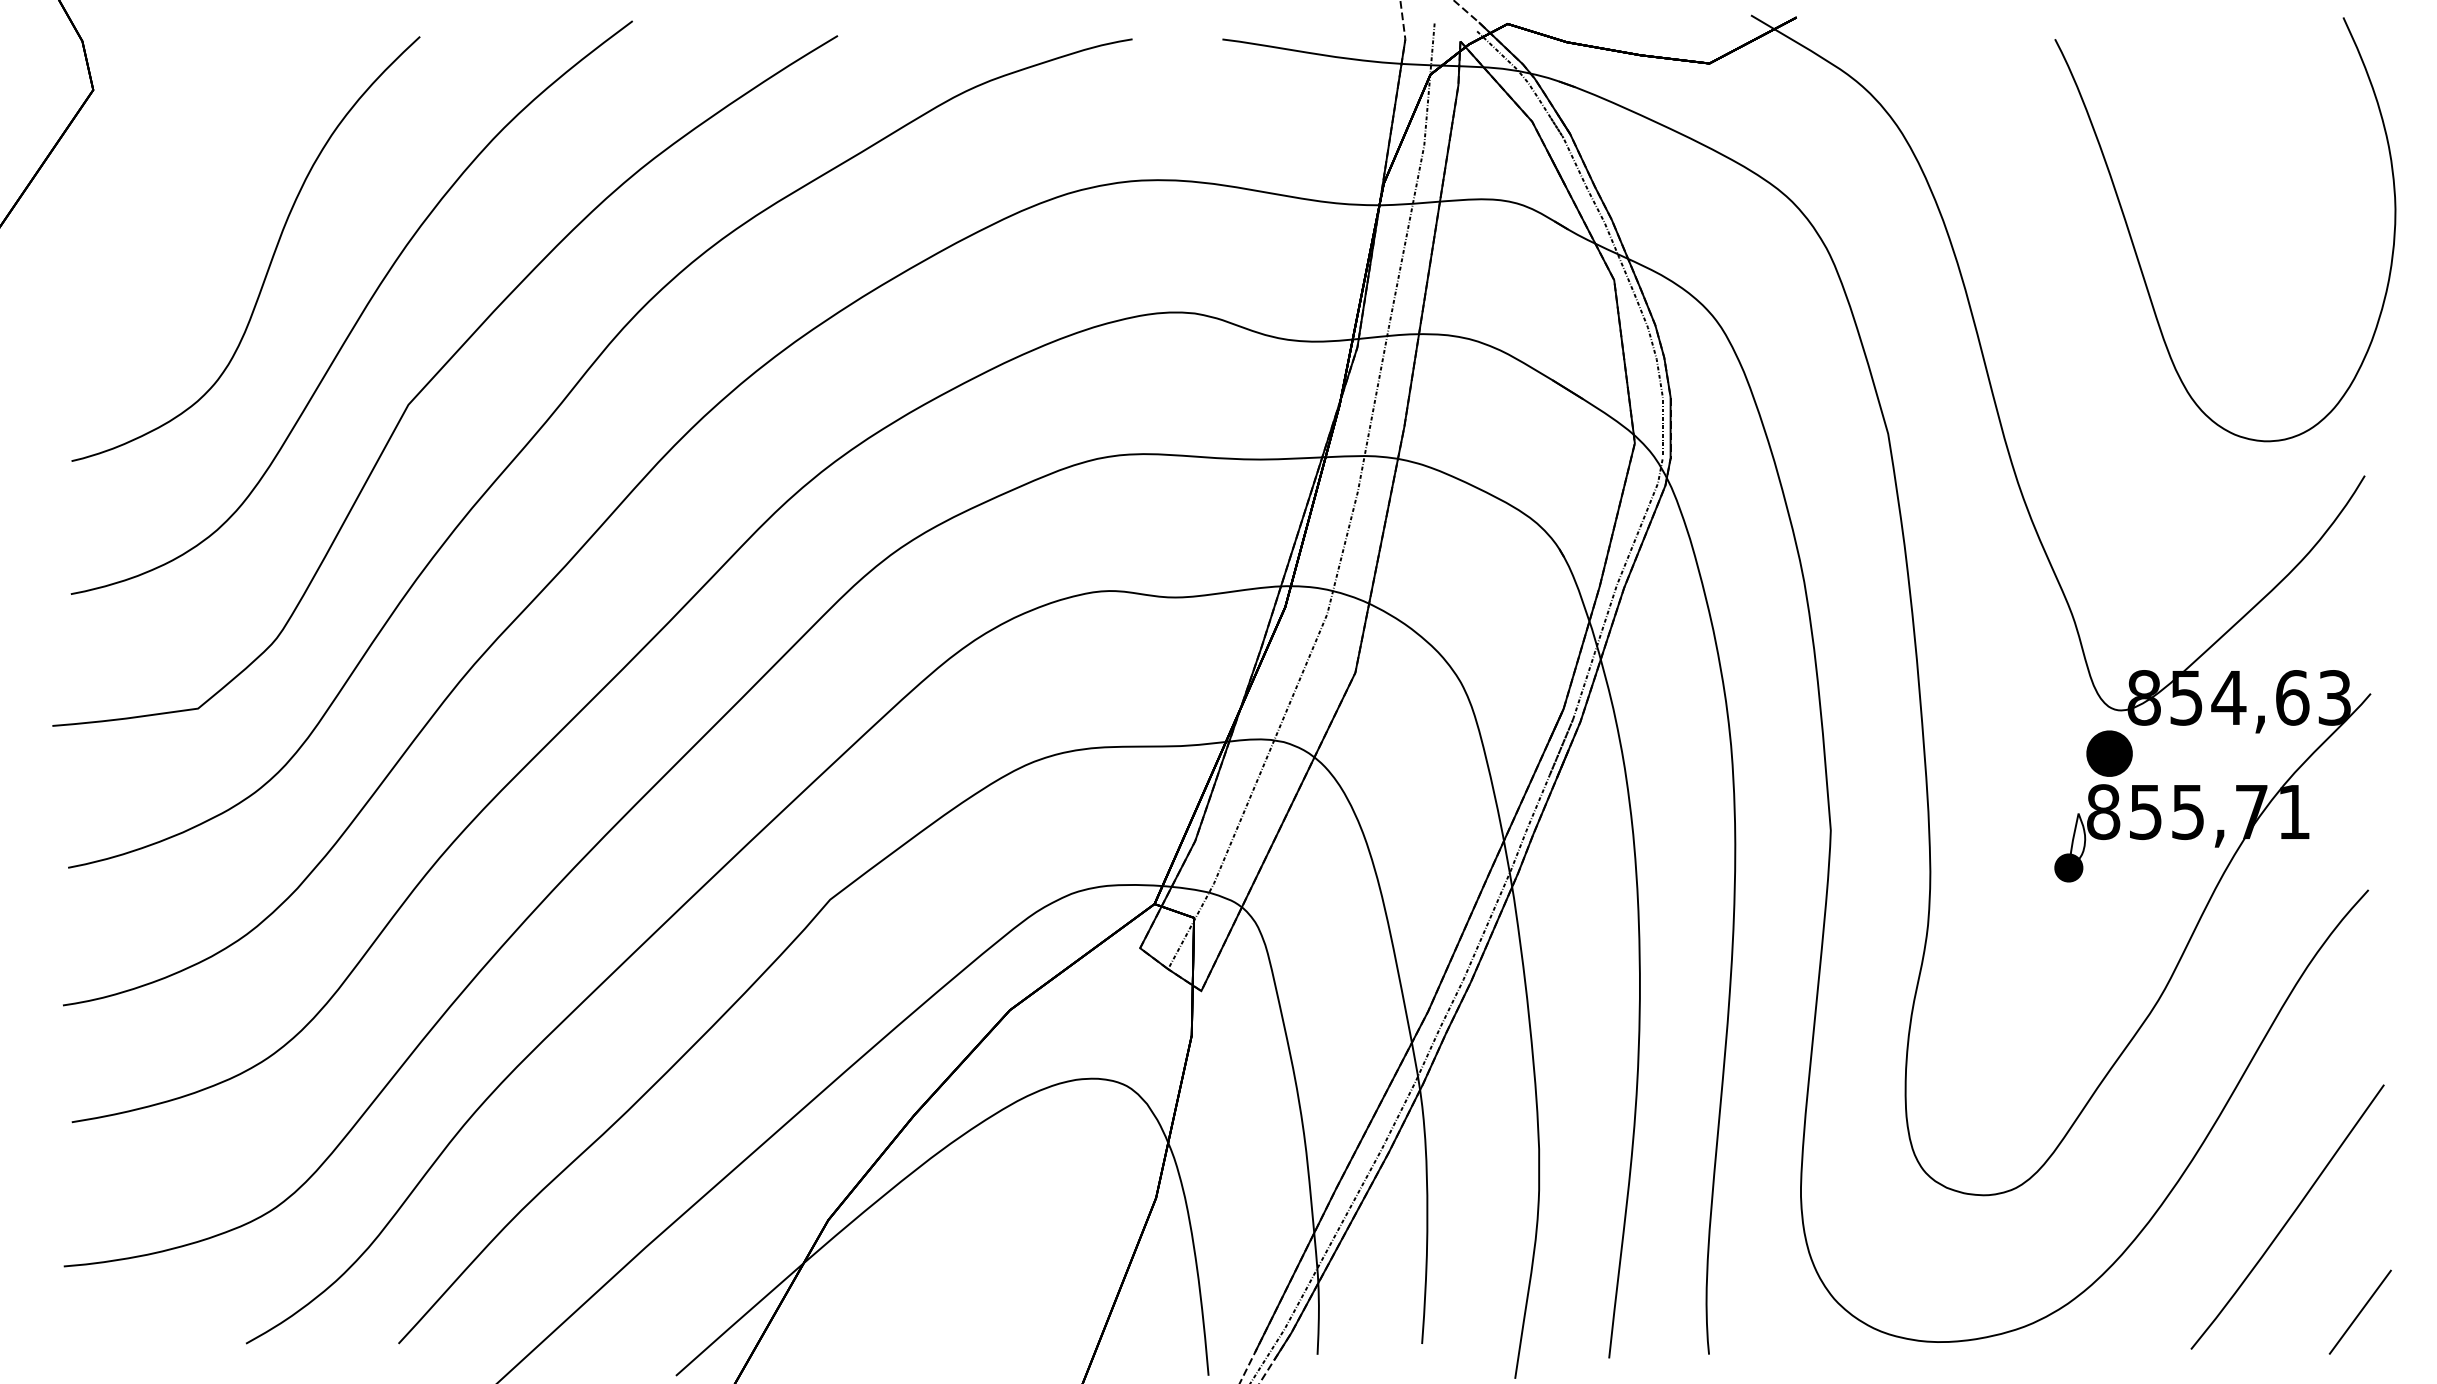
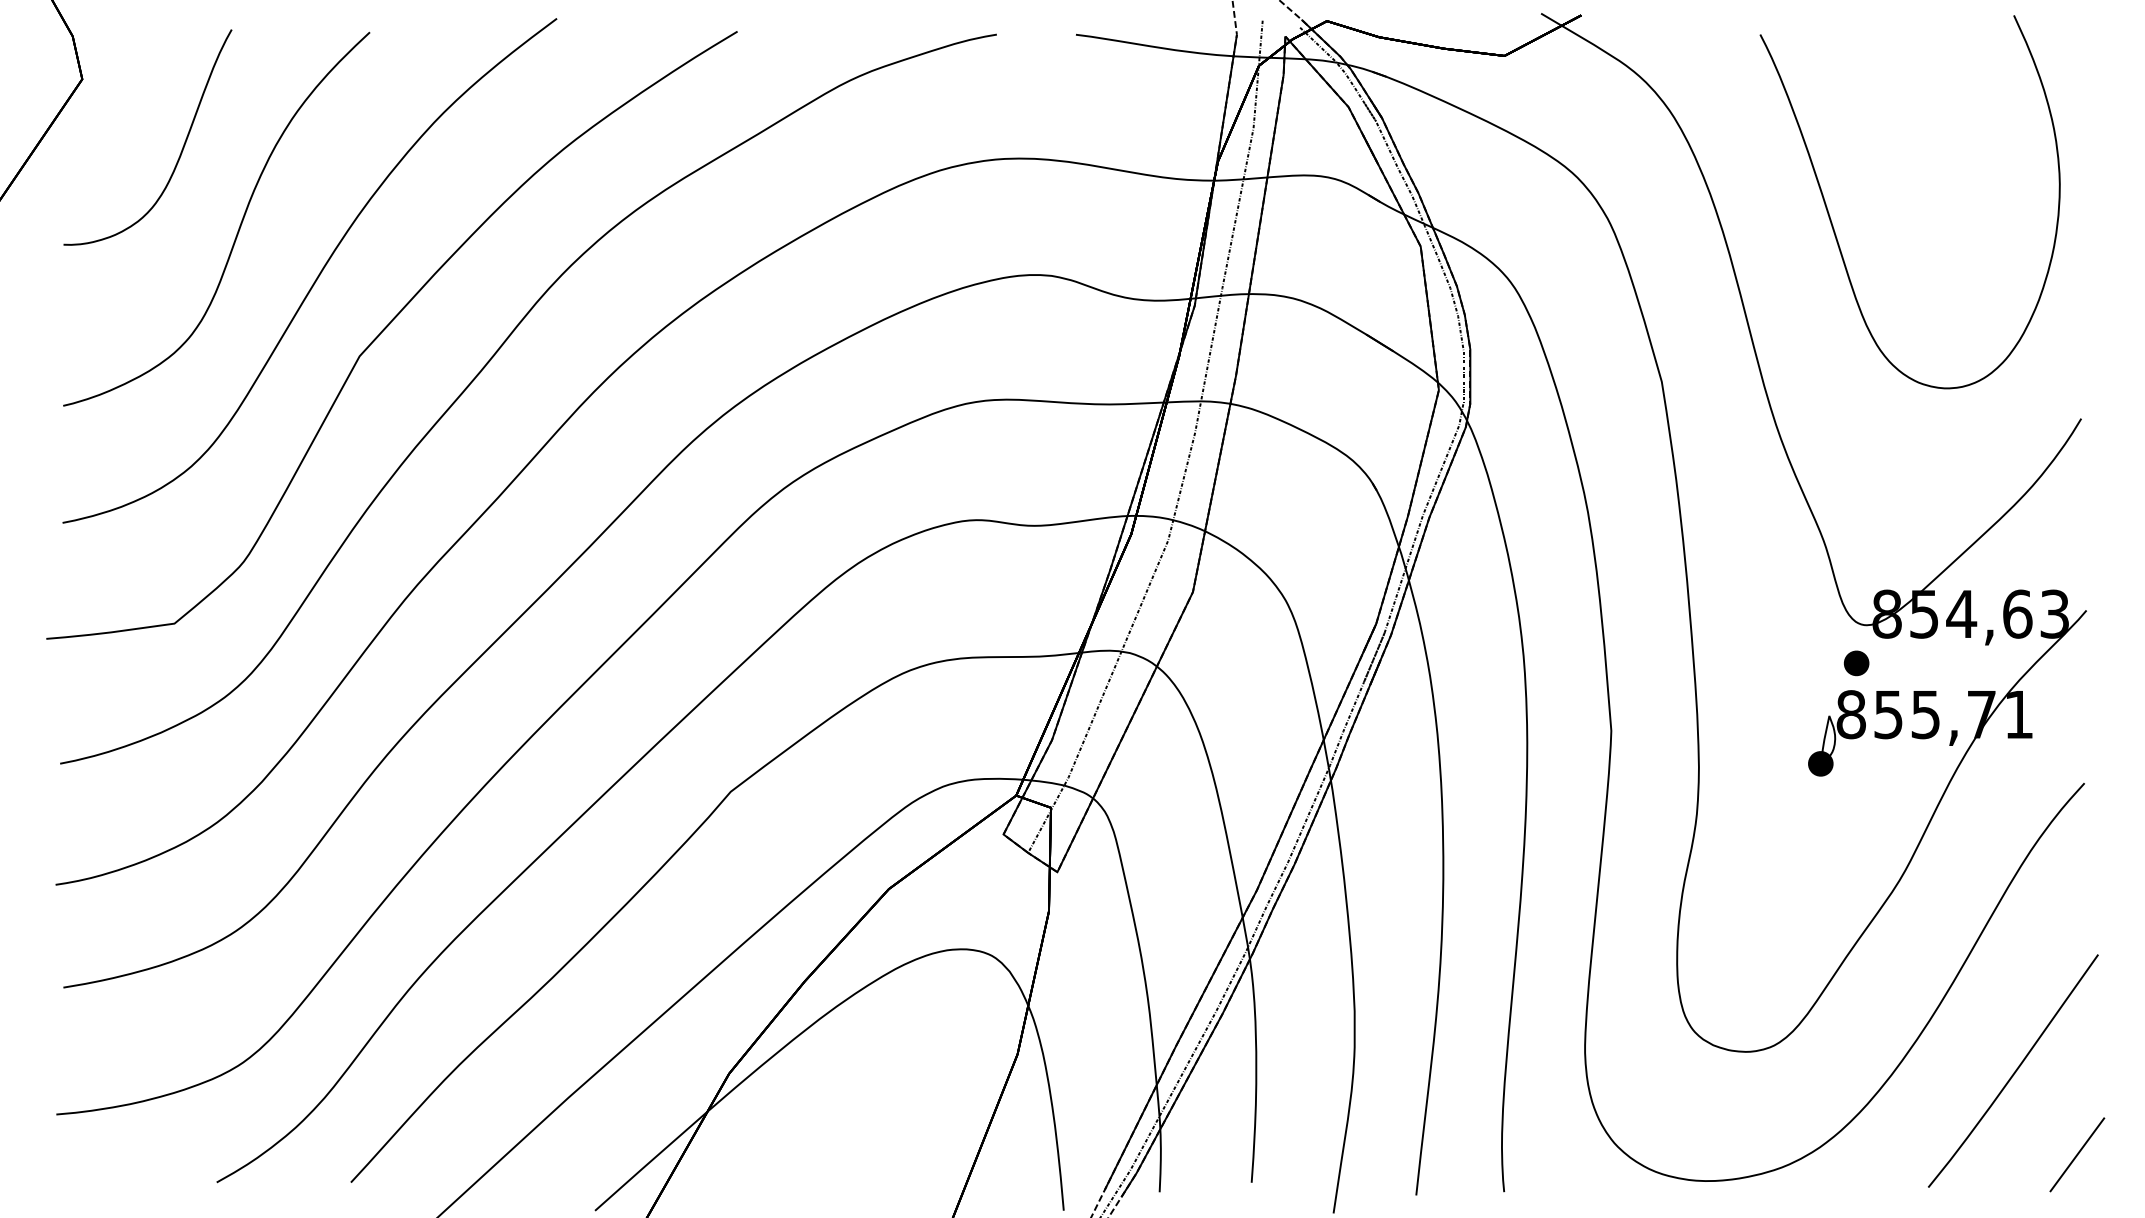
curve: (205, 171) -> (181, 150), added
curve: (2138, 257) -> (1833, 226), moved
part: (2109, 753) -> (1856, 663), size x0.62

